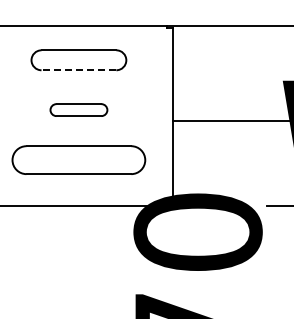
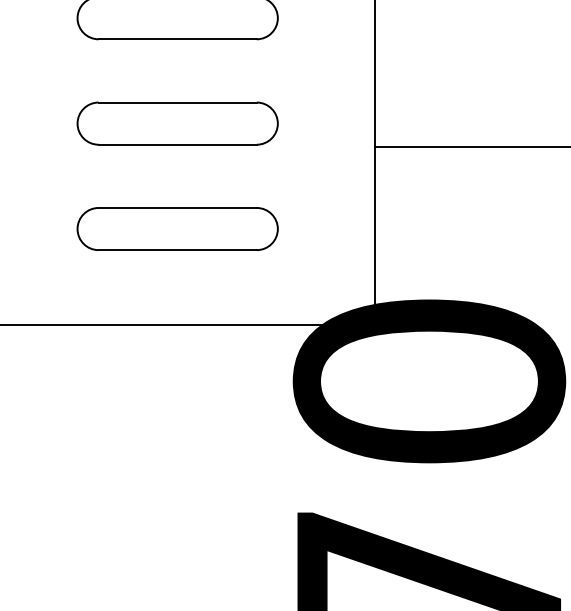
line: (78, 70) -> (176, 39), dashed -> solid
part: (78, 109) -> (176, 122), size x1.67
part: (78, 159) -> (176, 227), size x0.71

